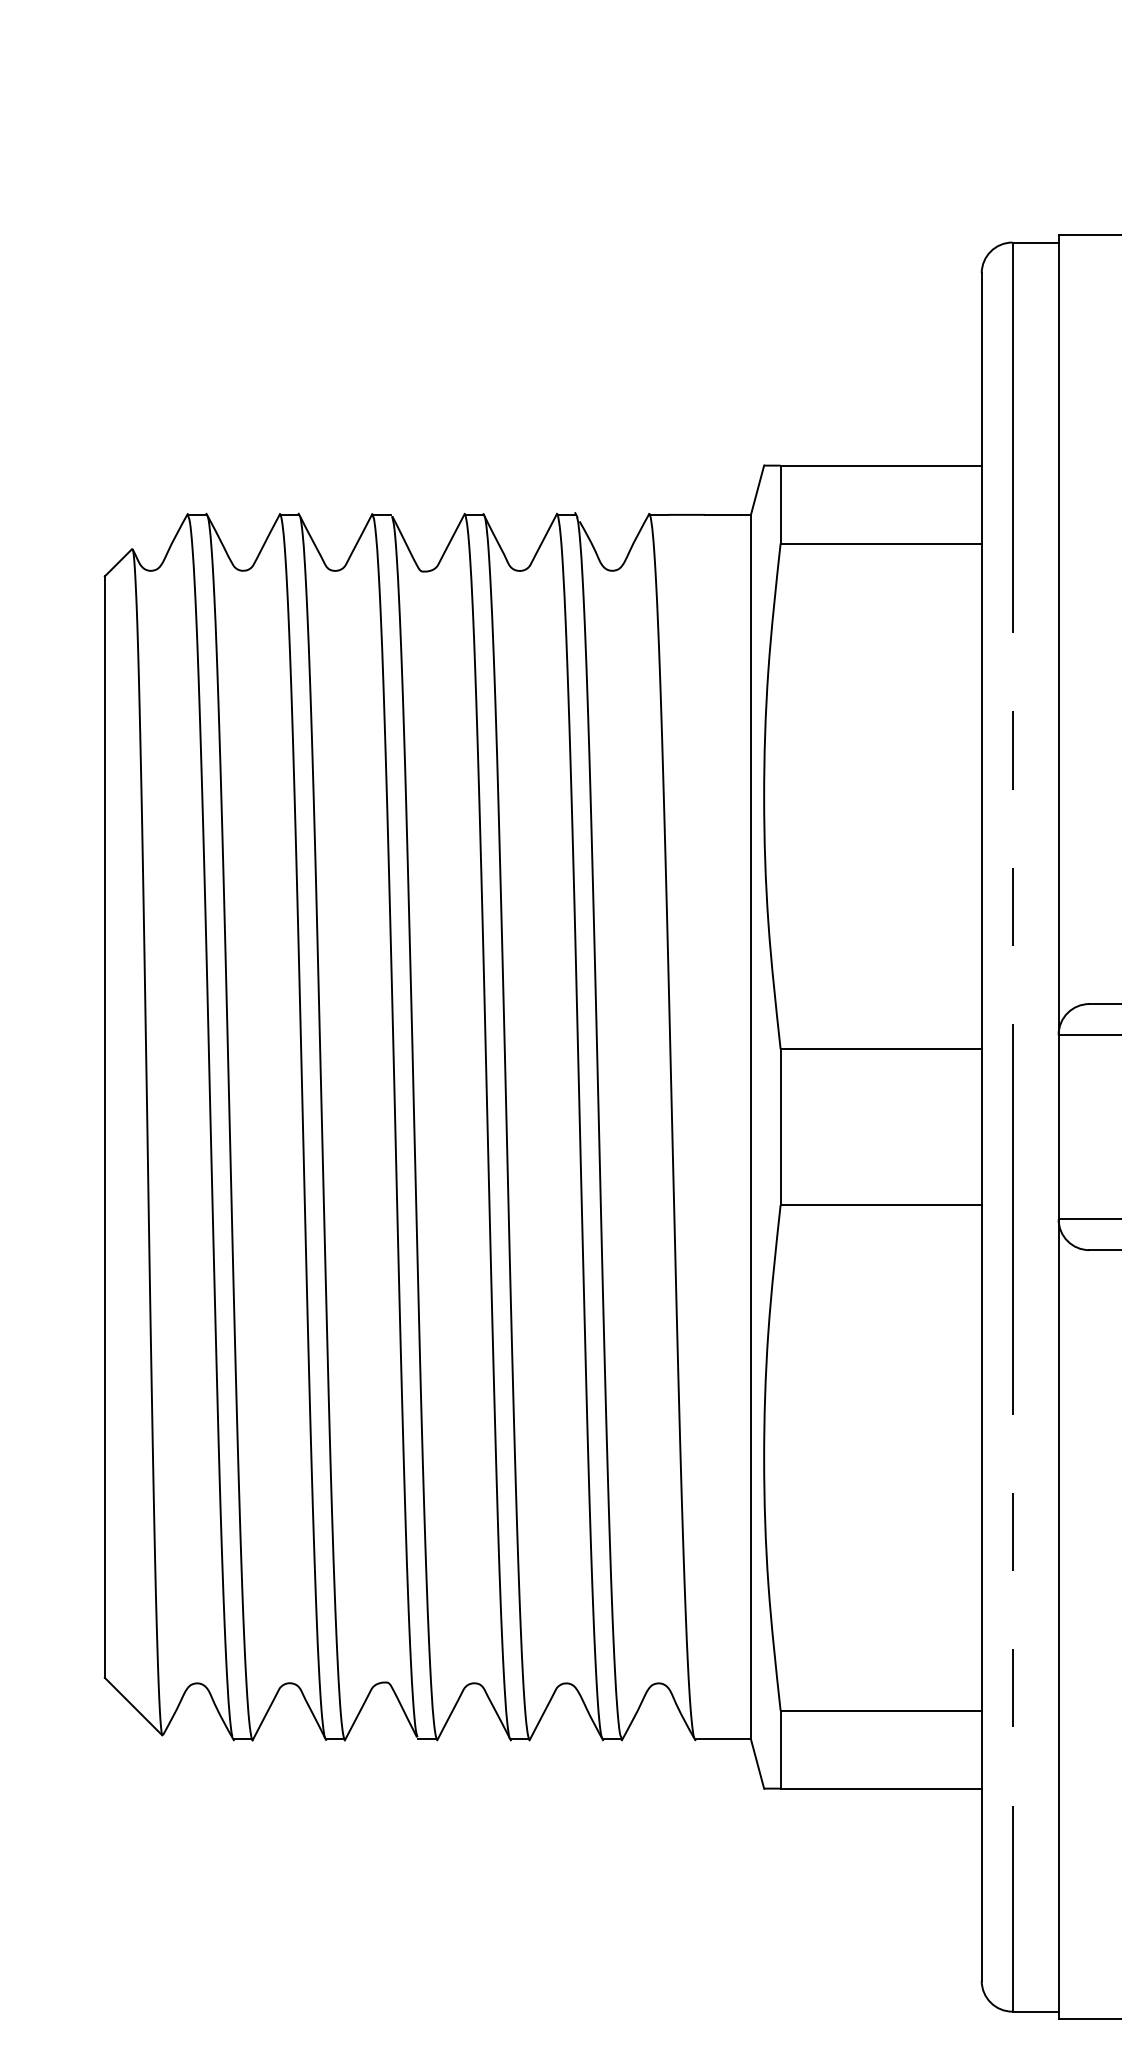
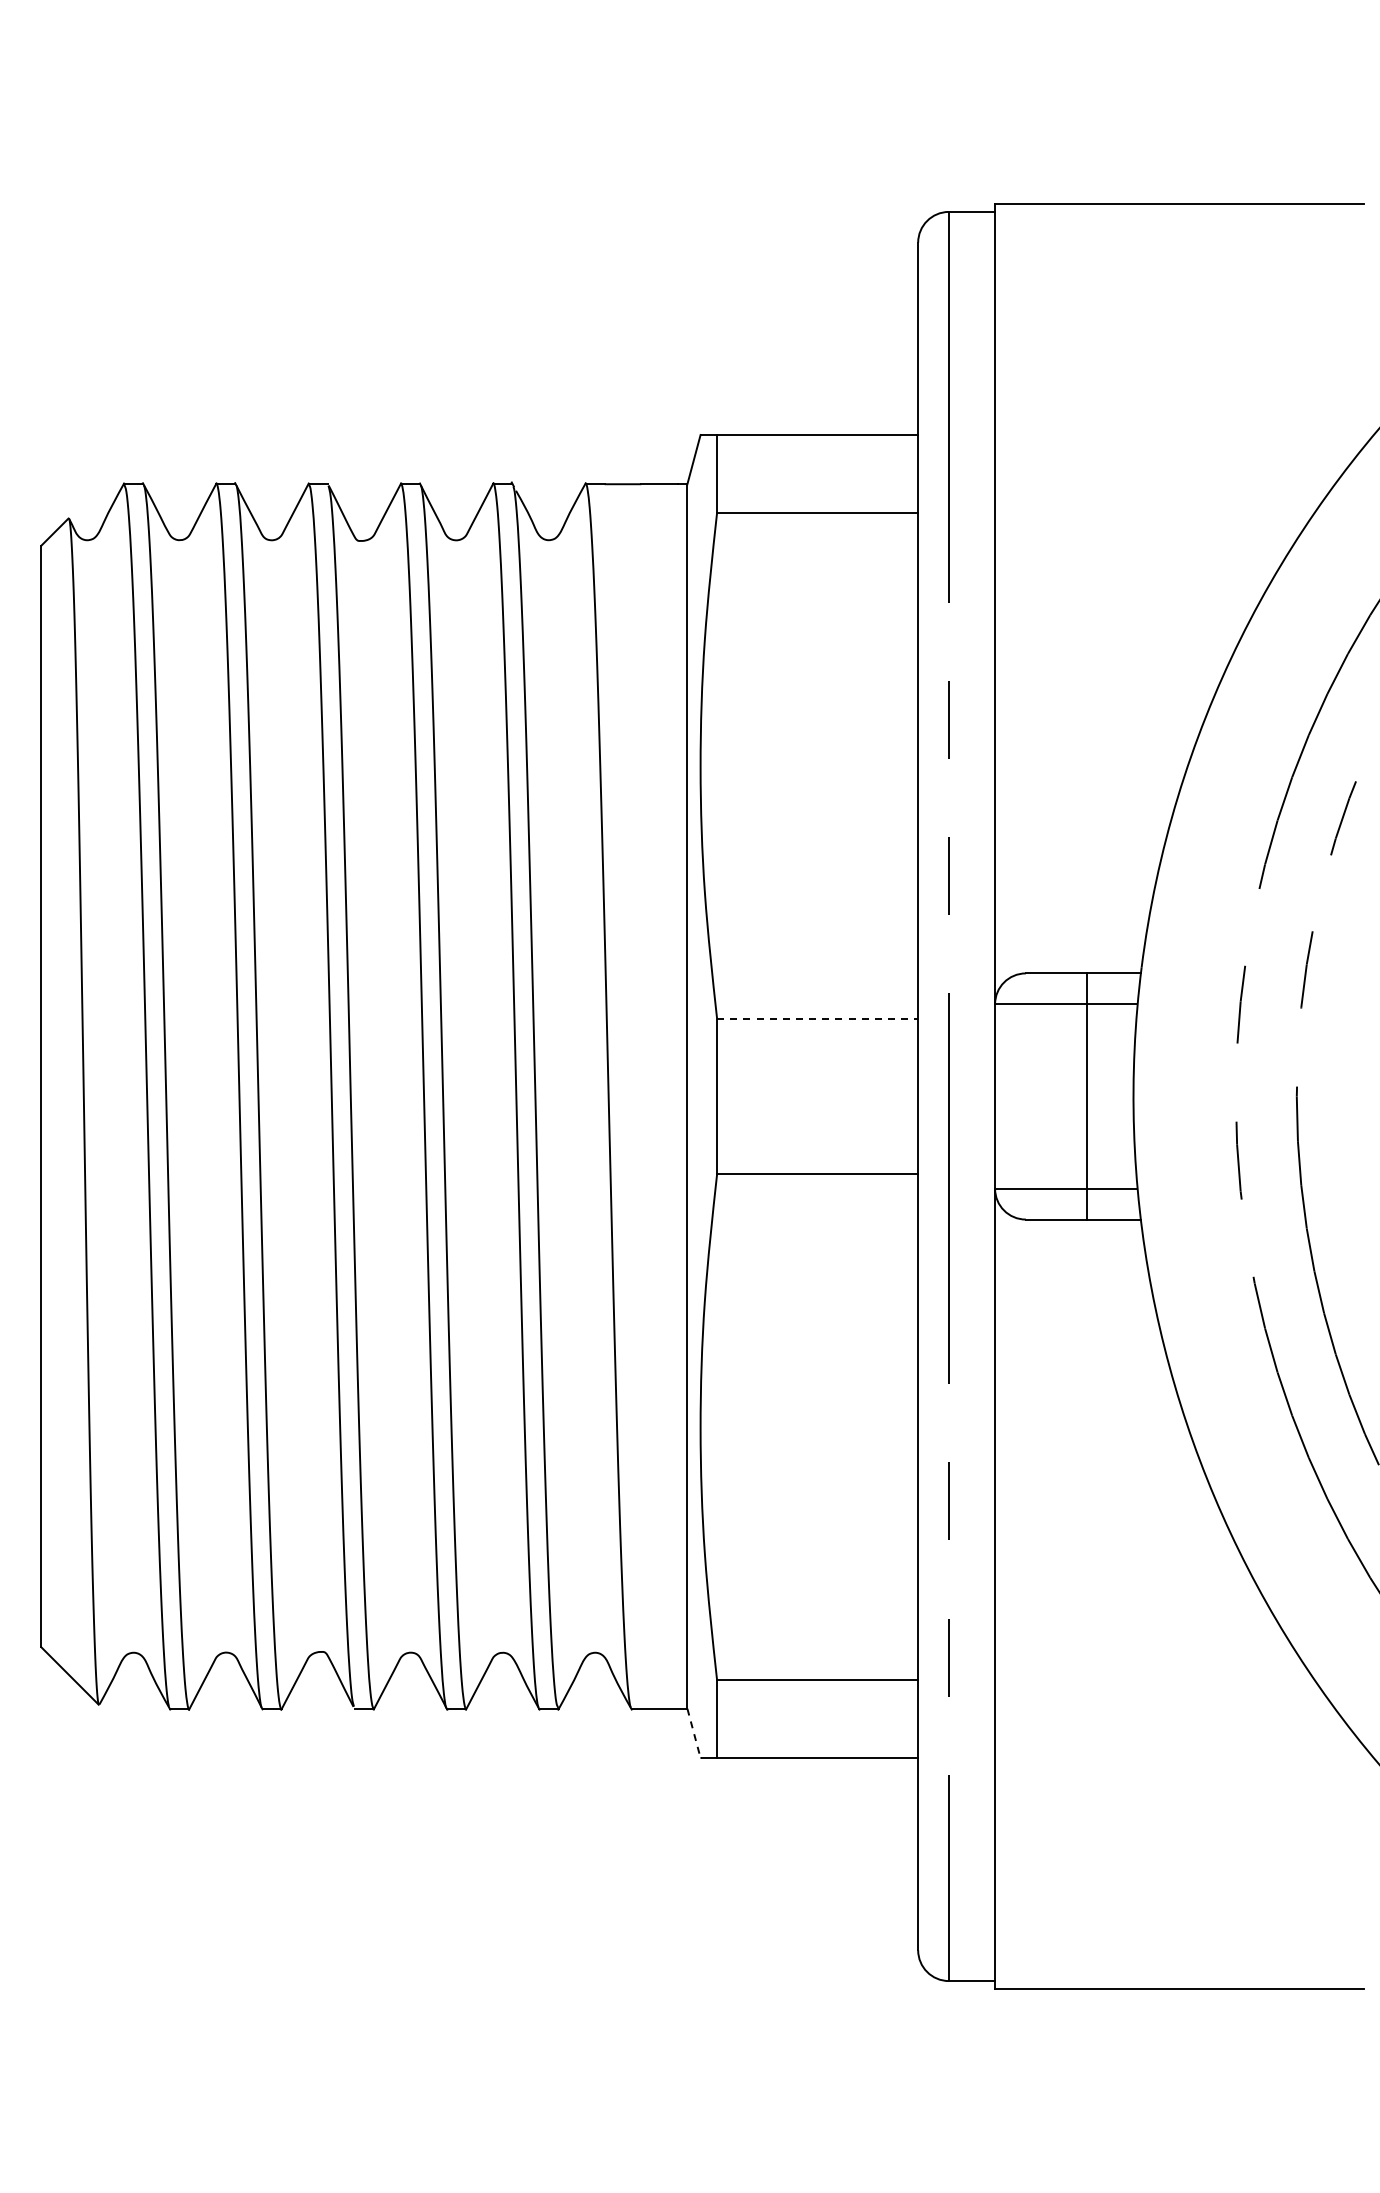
line: (881, 1049) -> (817, 1018), solid -> dashed
line: (758, 1764) -> (694, 1733), solid -> dashed

